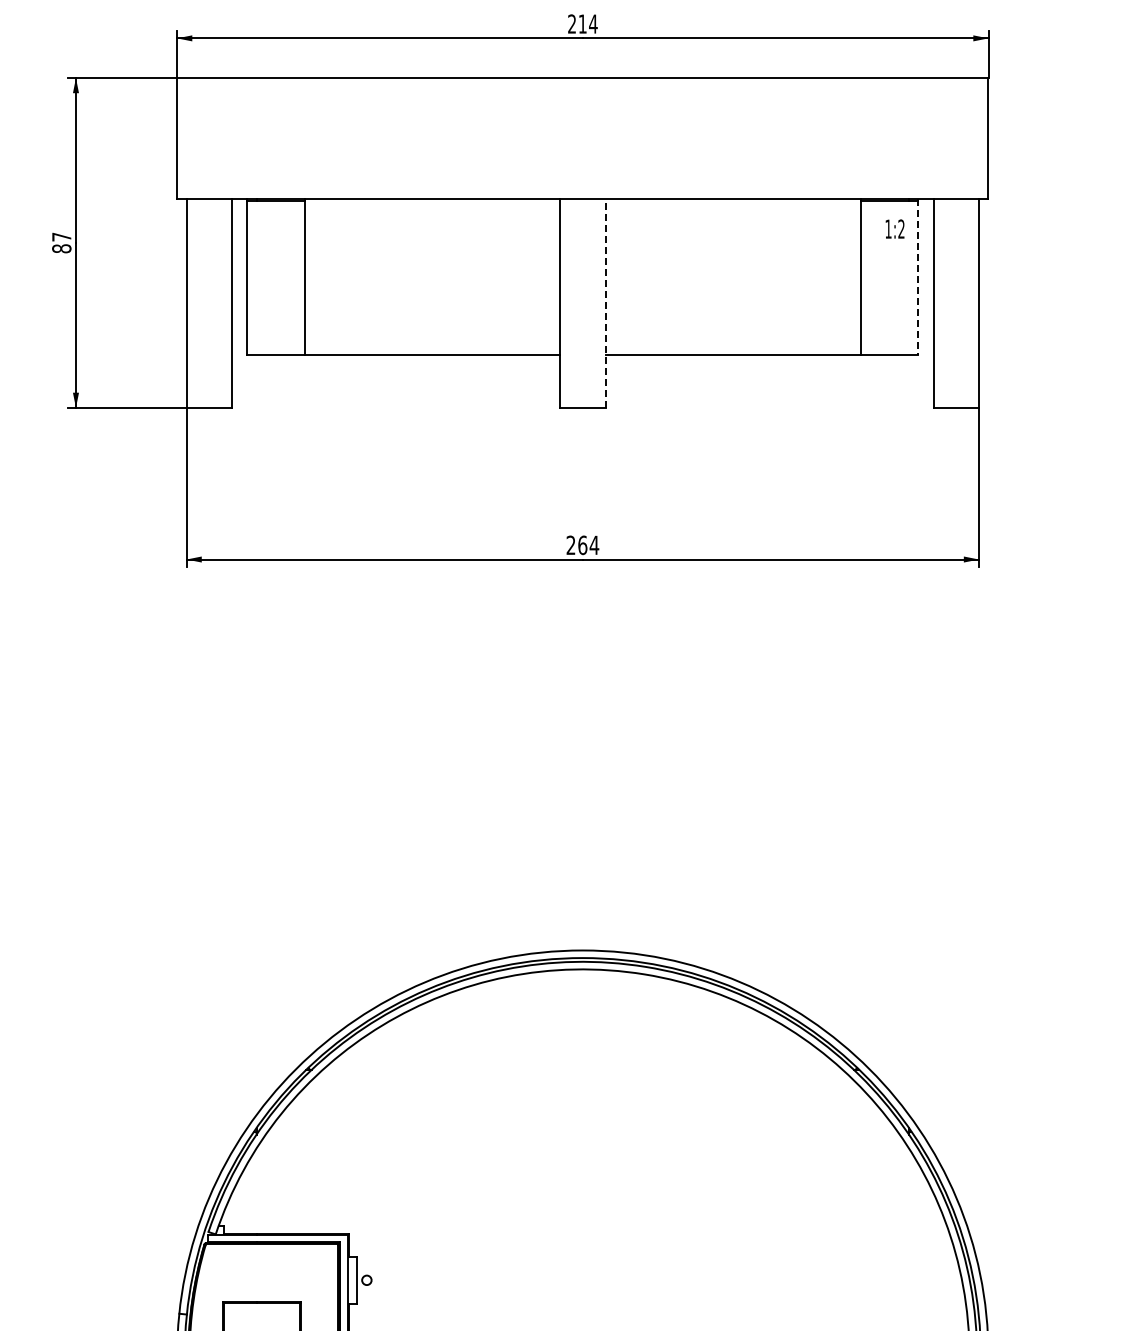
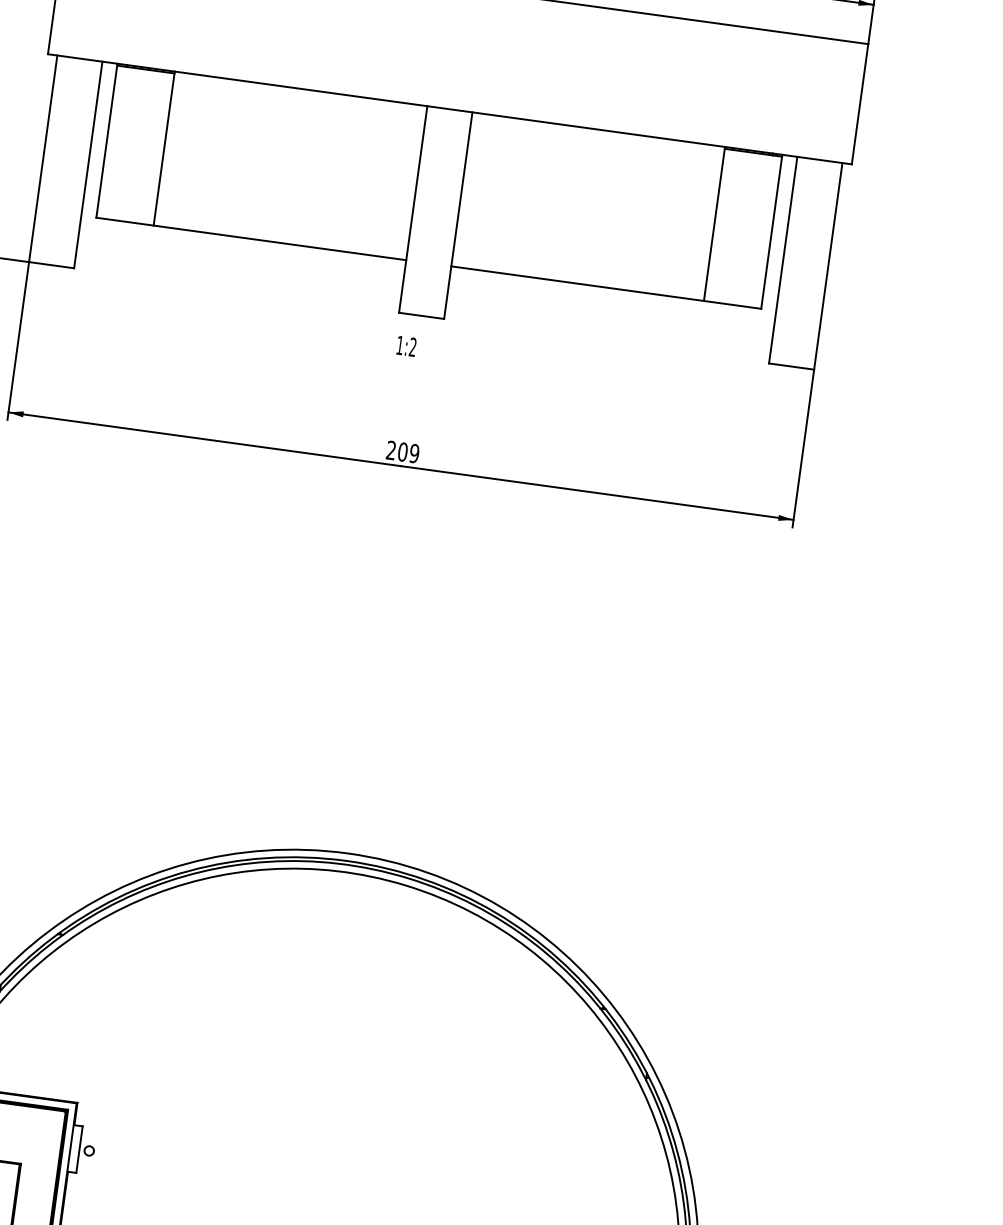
text: (894, 228) -> (406, 345), moved
line: (918, 277) -> (771, 232), dashed -> solid
line: (605, 303) -> (458, 215), dashed -> solid
text: (588, 545) -> (408, 453), 264 -> 209

